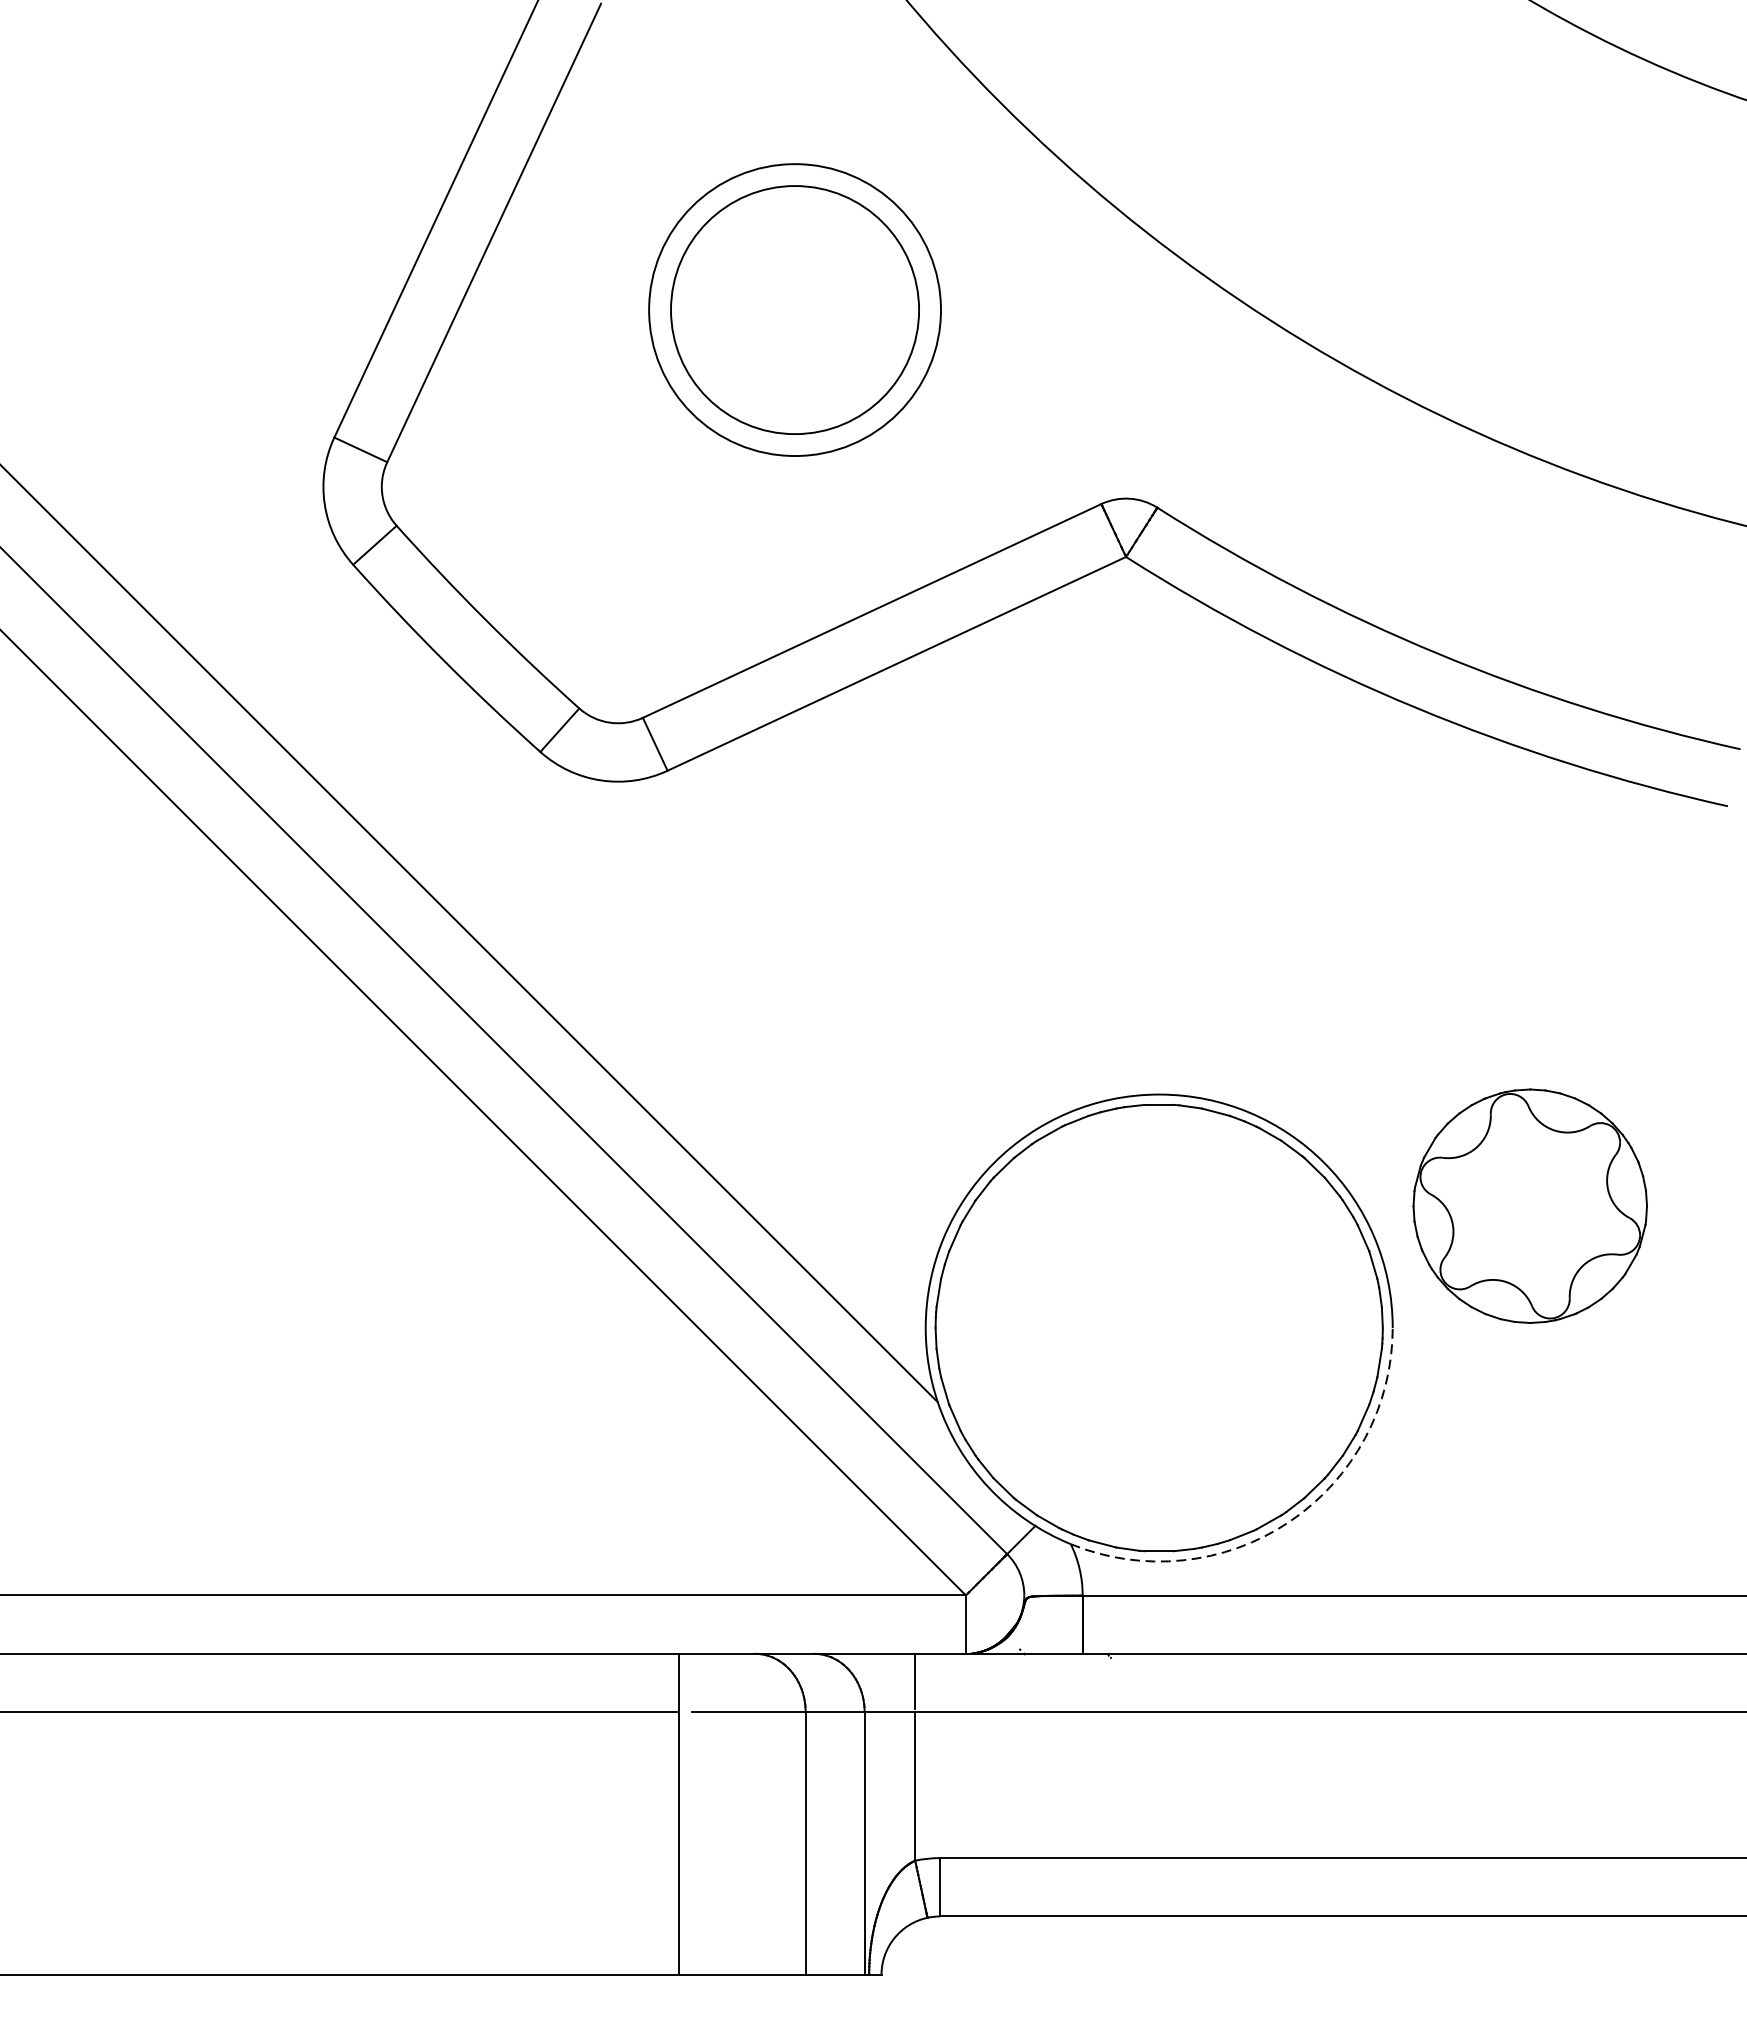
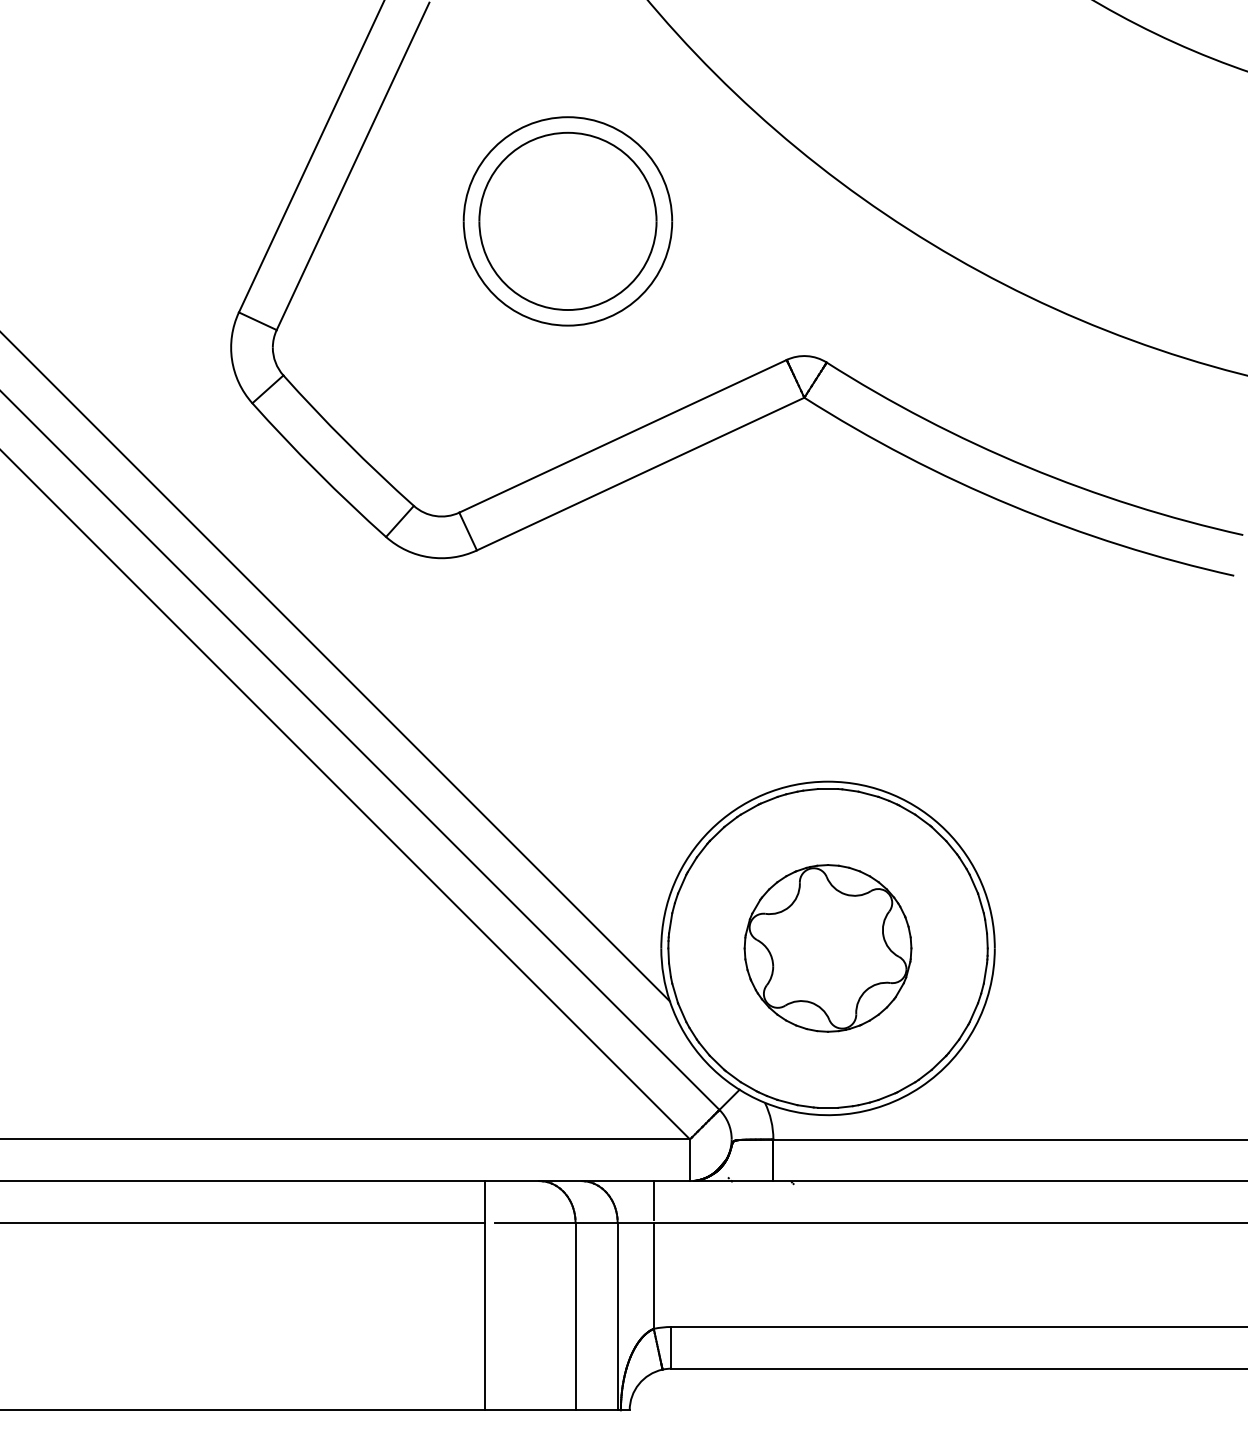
part: (1529, 1206) -> (827, 948), moved
arc: (1290, 1521) -> (921, 1086), dashed -> solid

